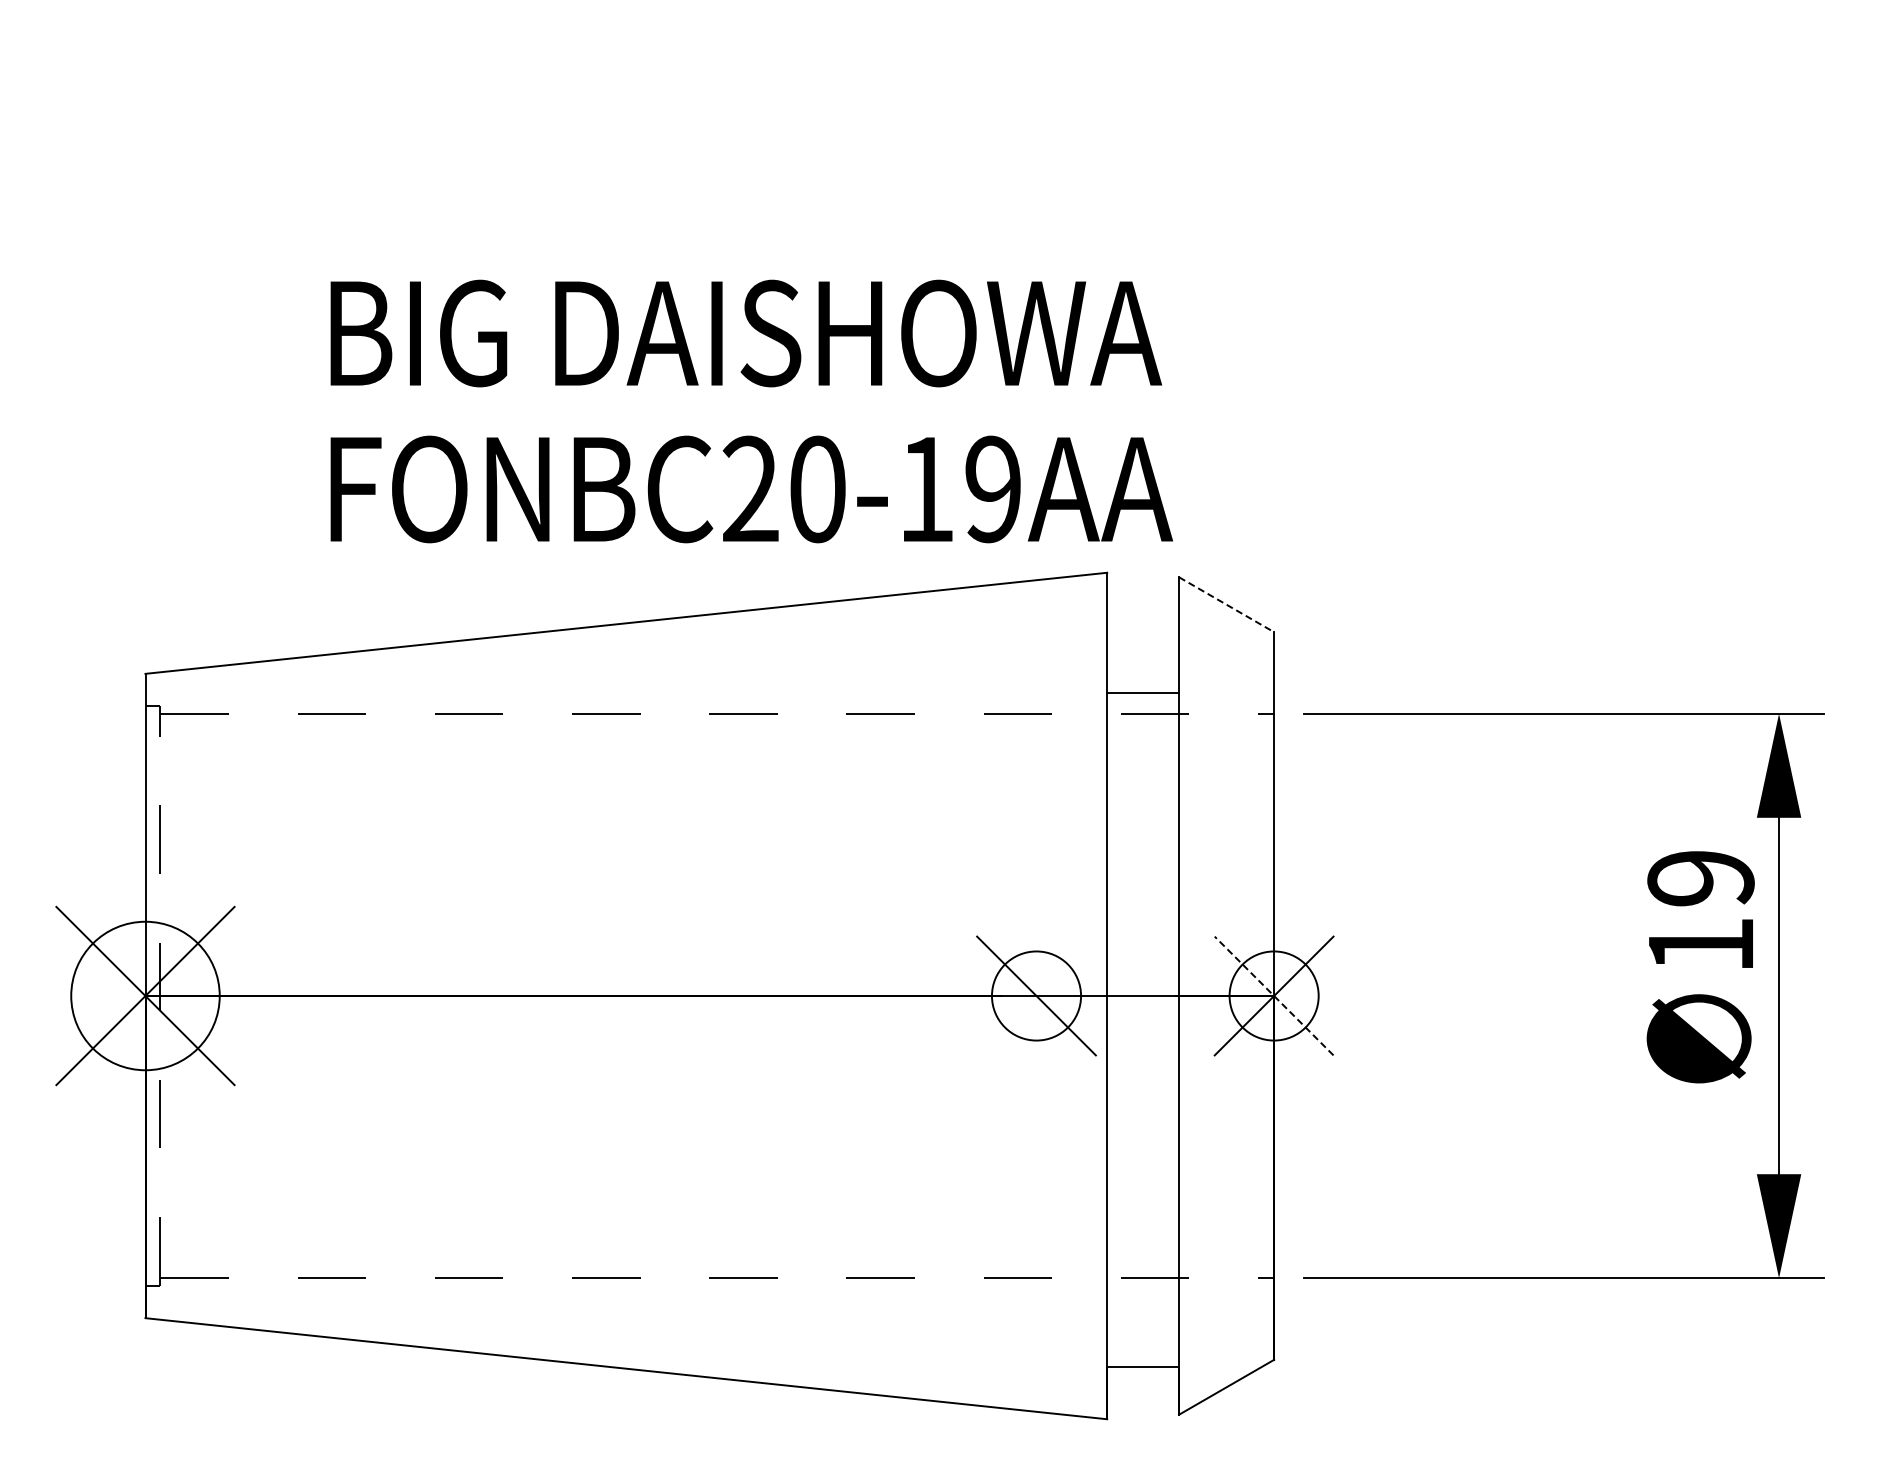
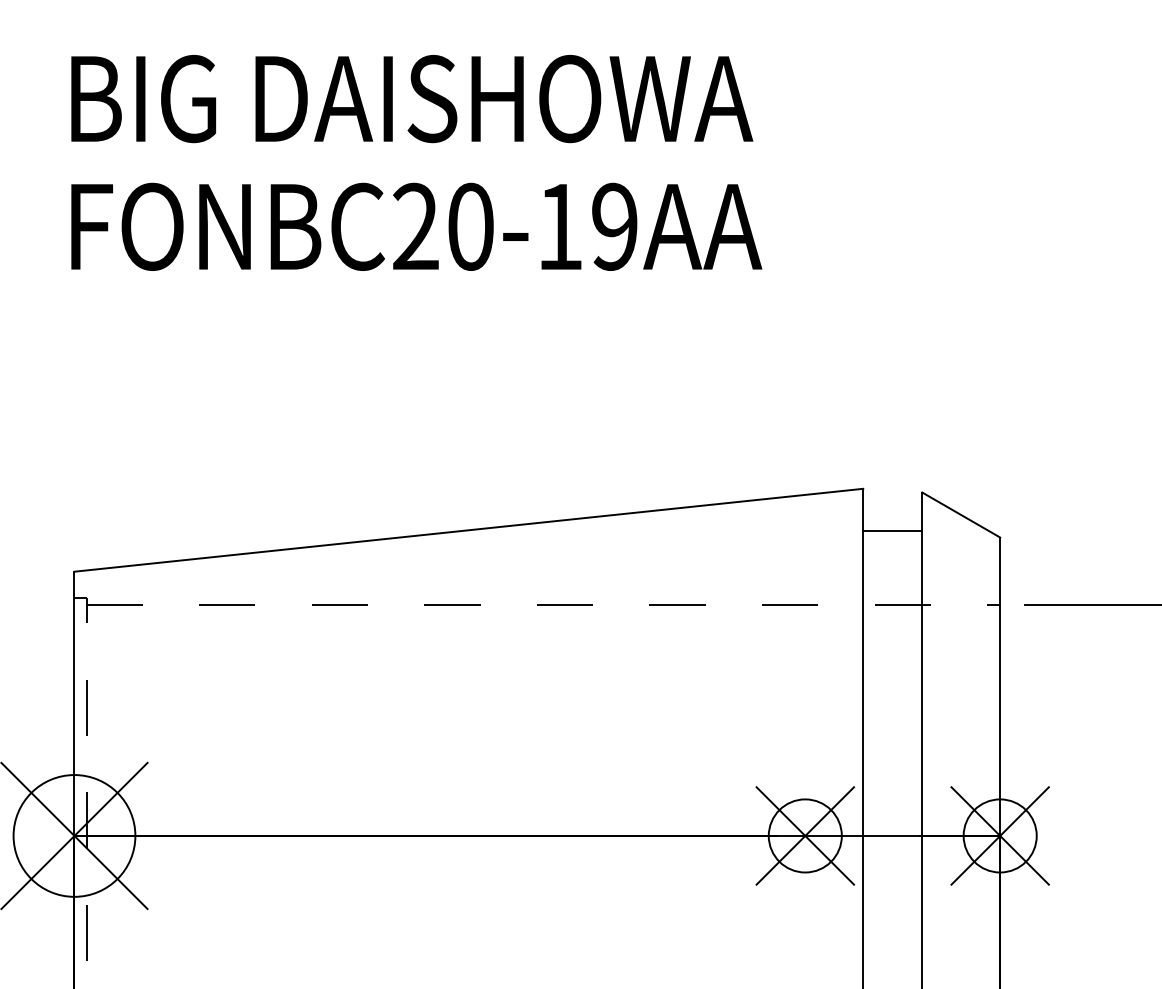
text: (751, 411) -> (416, 162), moved
line: (1226, 604) -> (961, 514), dashed -> solid
line: (1143, 692) -> (893, 531), moved
line: (1036, 995) -> (805, 835), added
line: (1273, 995) -> (999, 835), dashed -> solid

